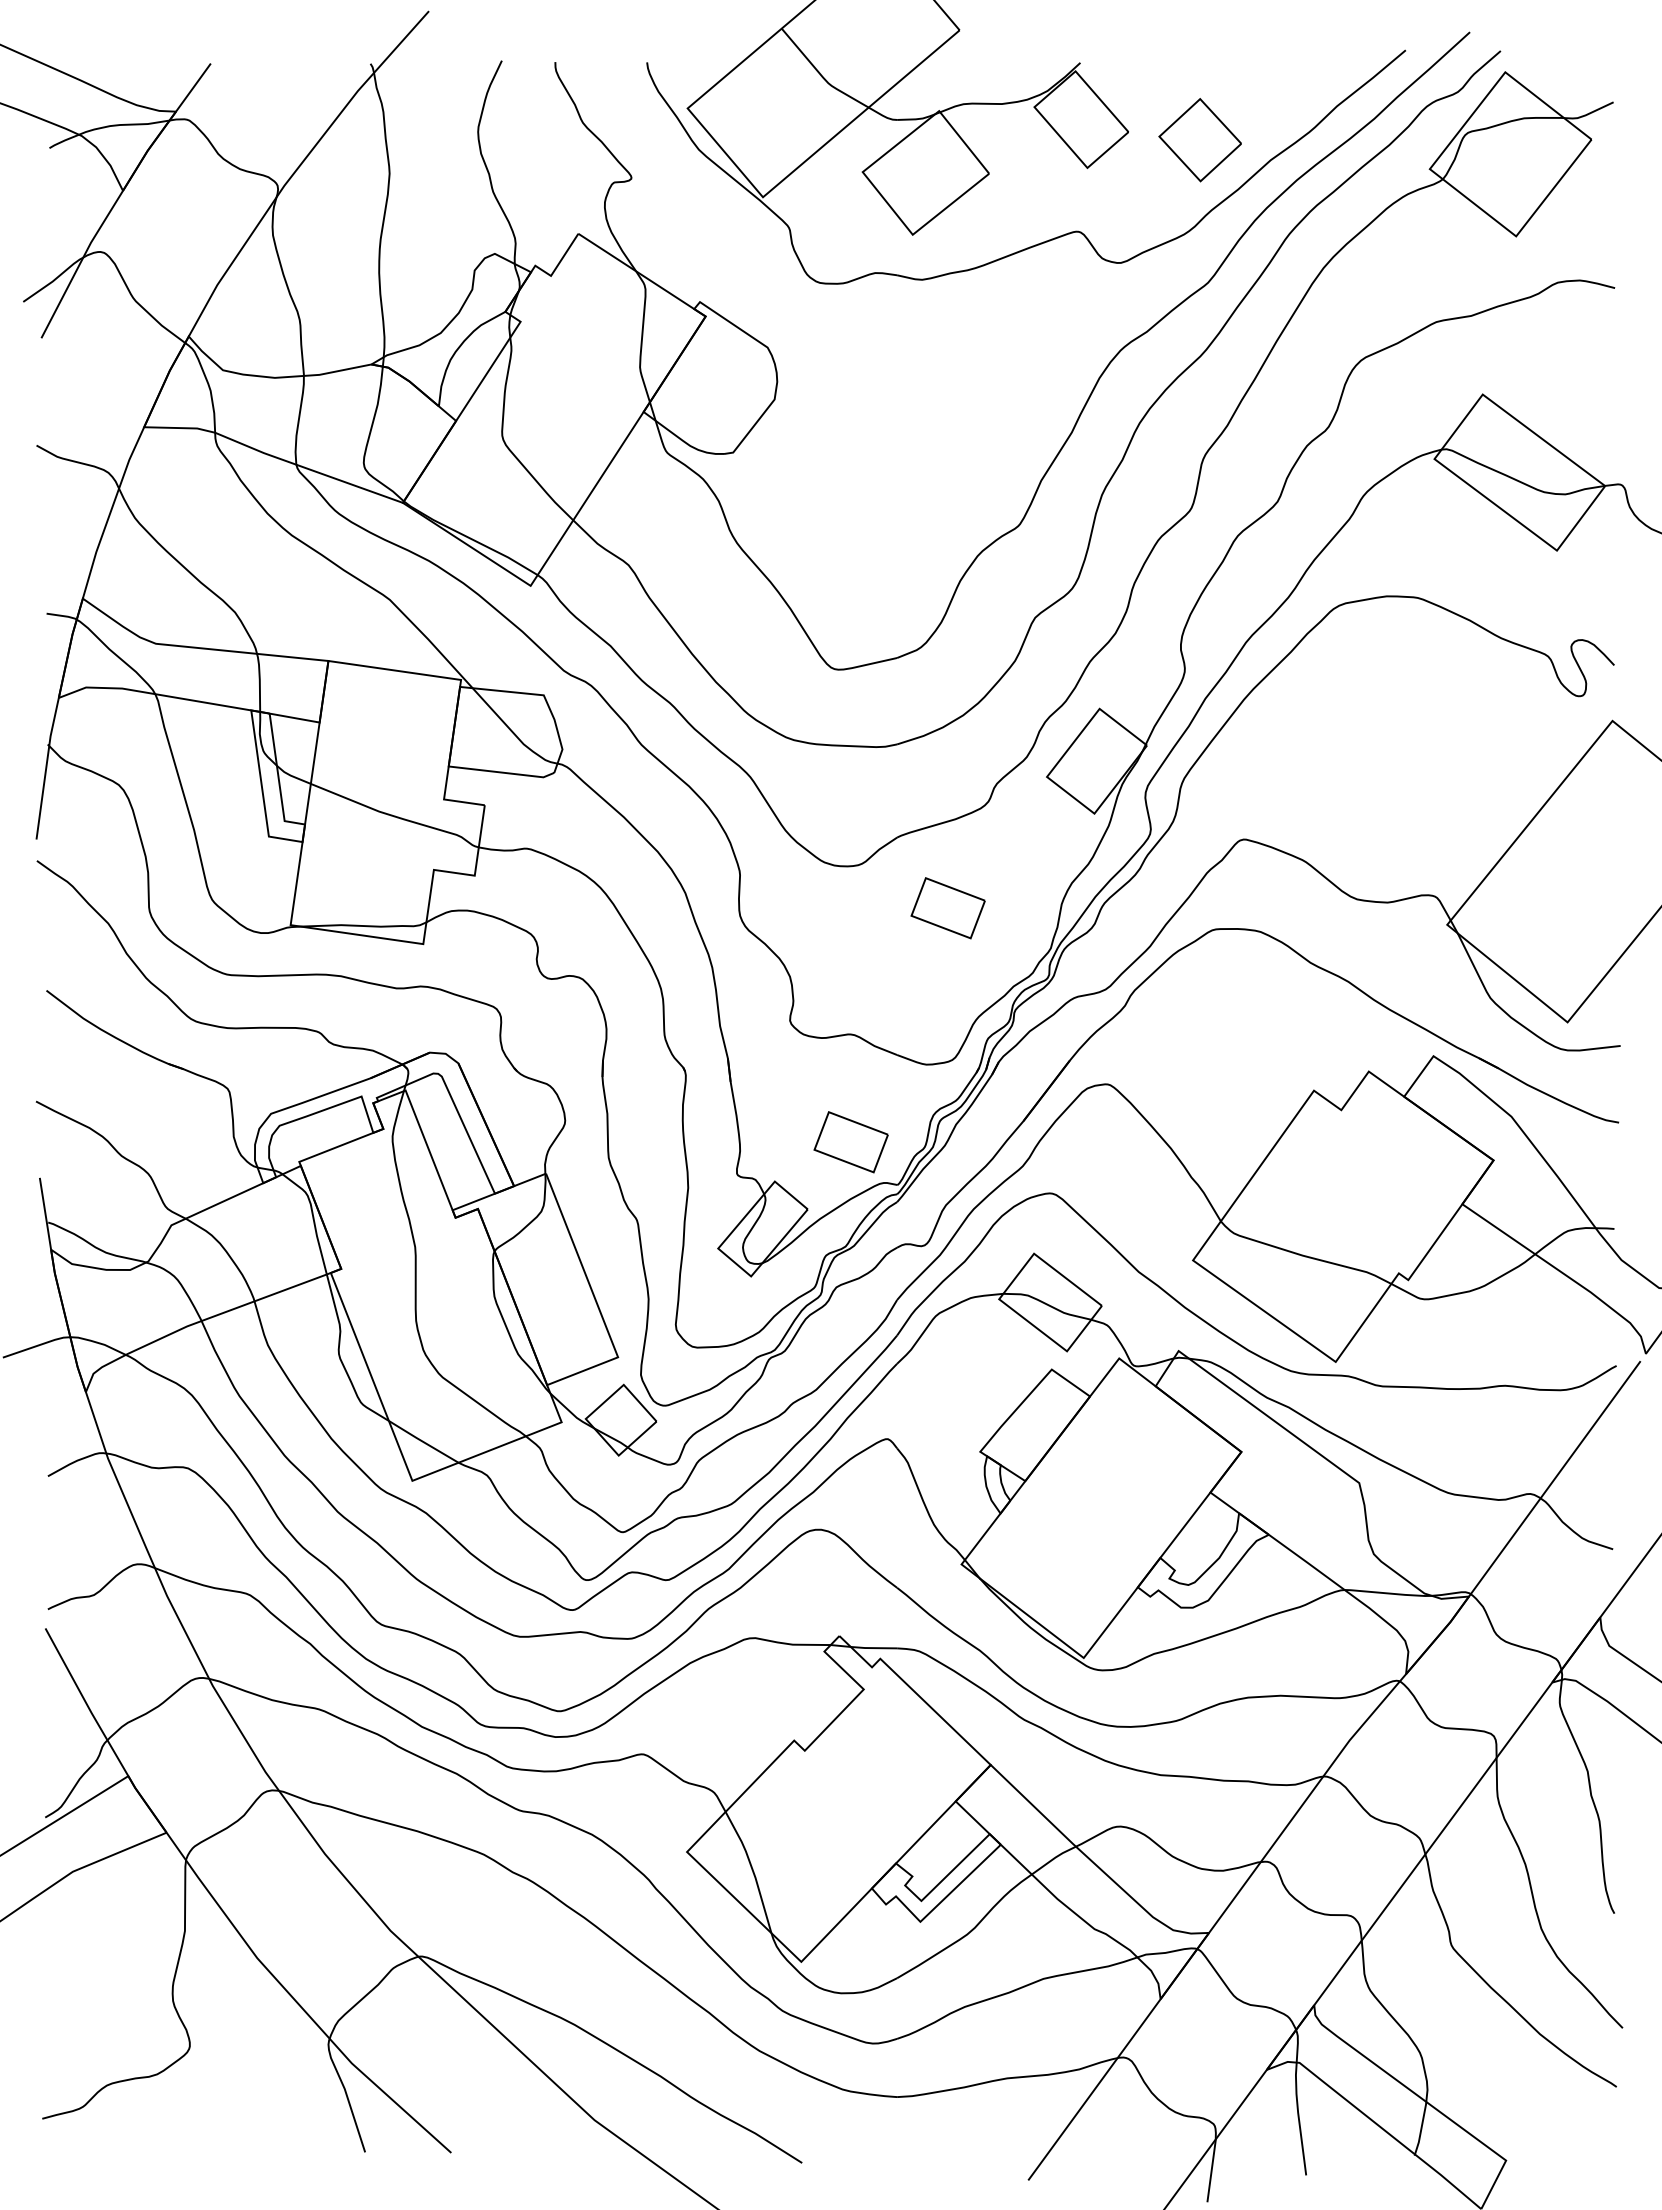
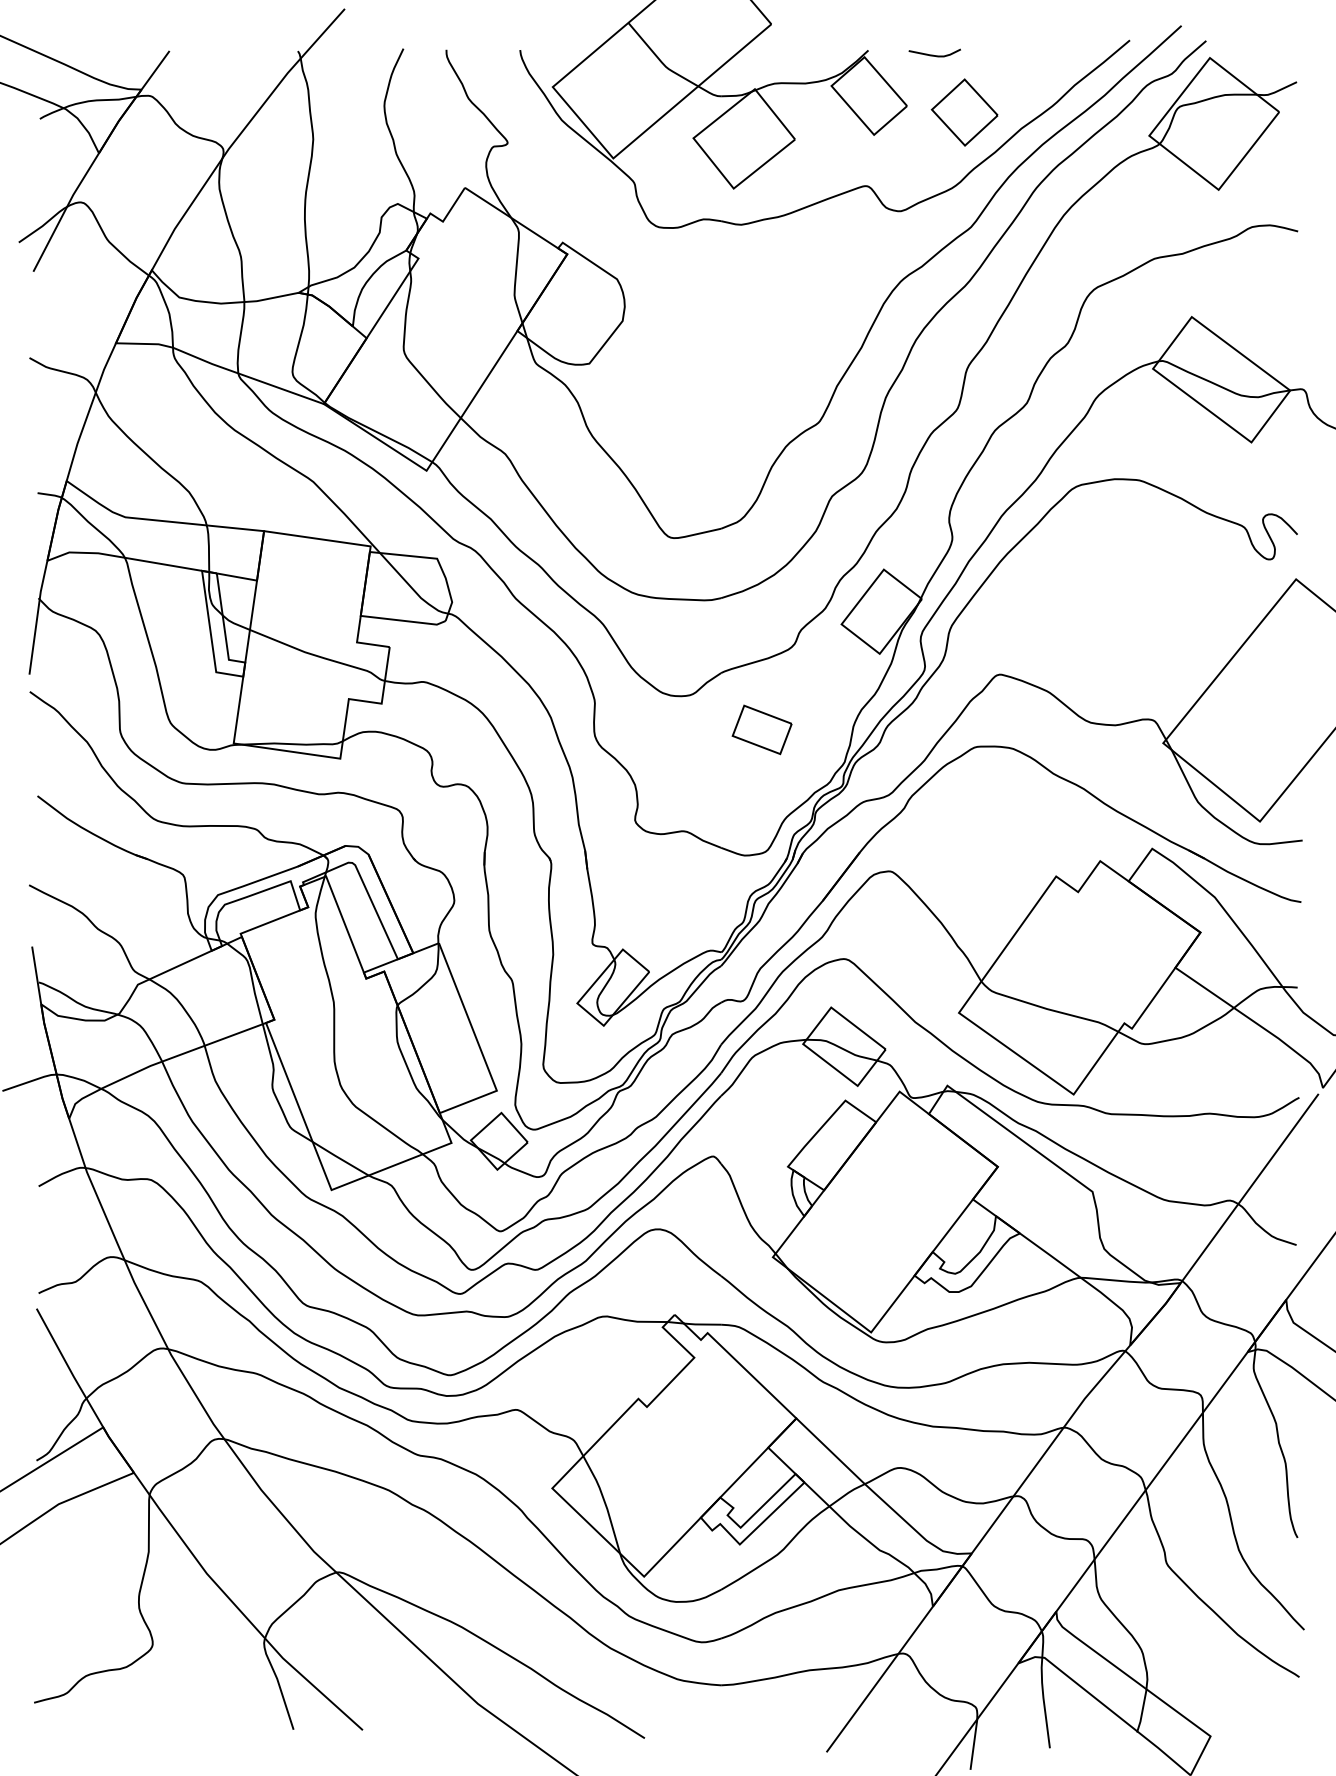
curve: (1162, 68) -> (934, 54), added
part: (850, 1142) -> (683, 918), removed

